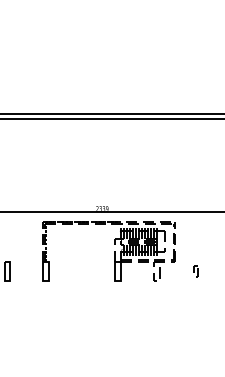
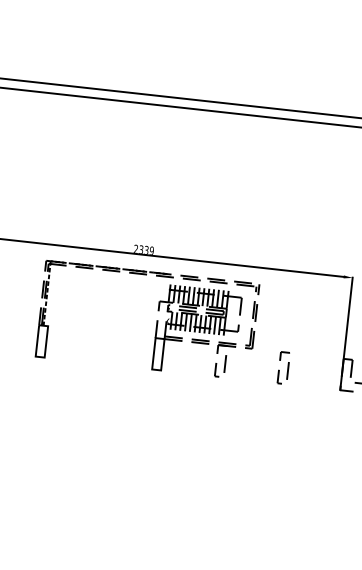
part: (195, 271) -> (283, 368), size x1.67

